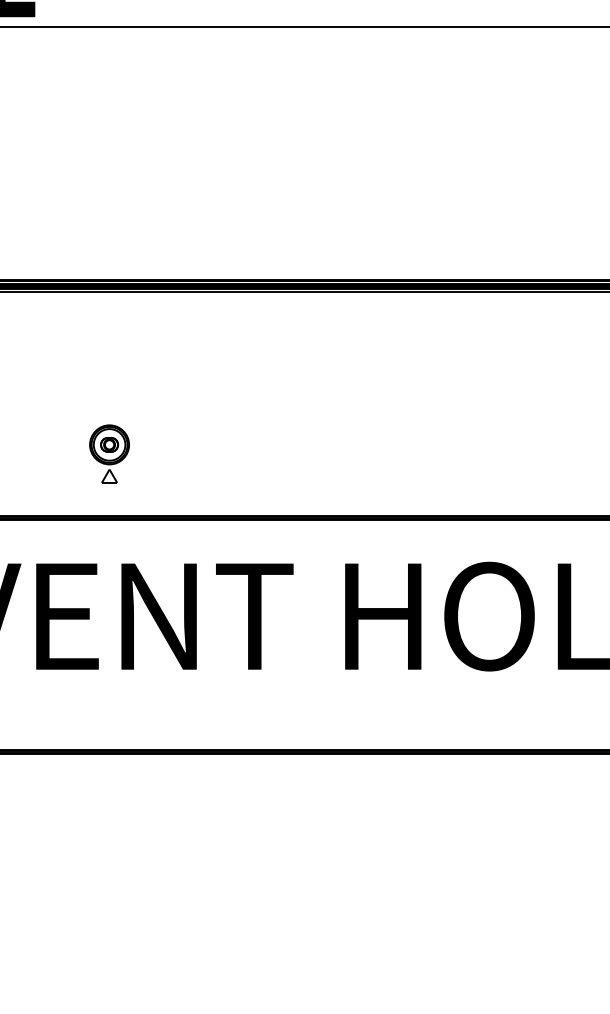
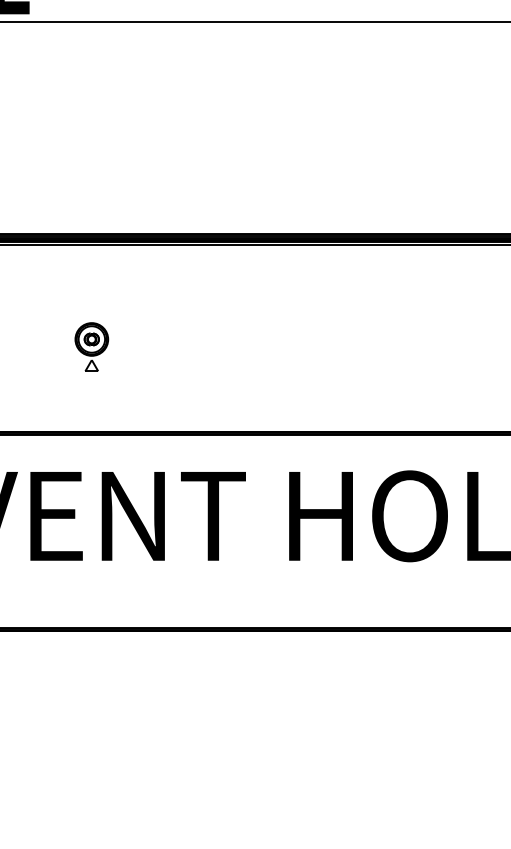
part: (109, 453) -> (91, 346), moved

